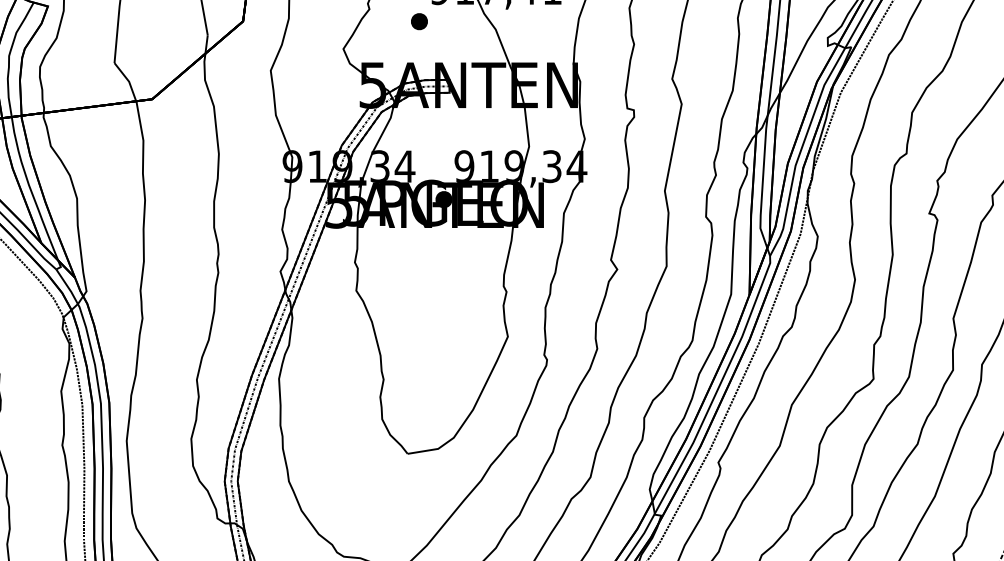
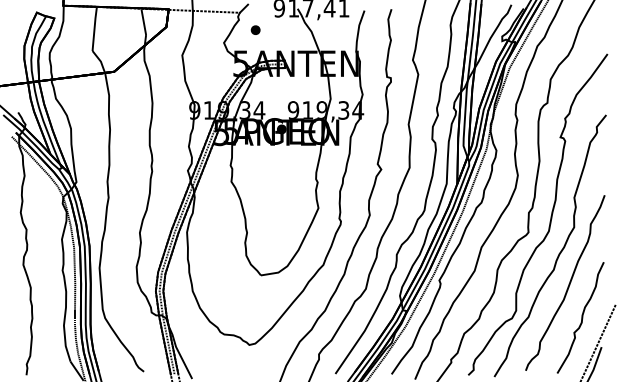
part: (419, 20) -> (255, 29), moved

